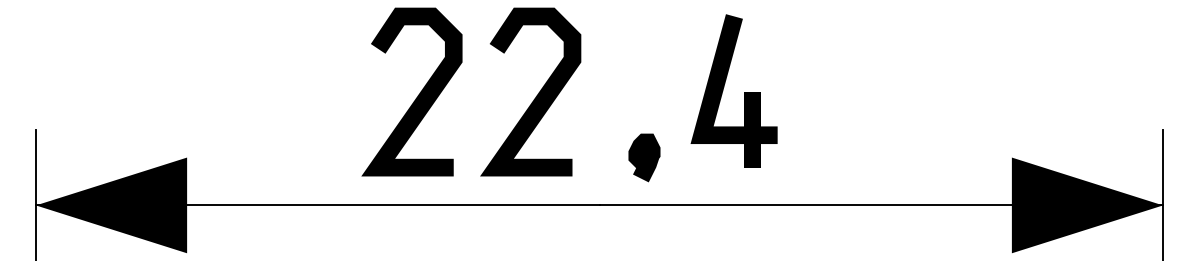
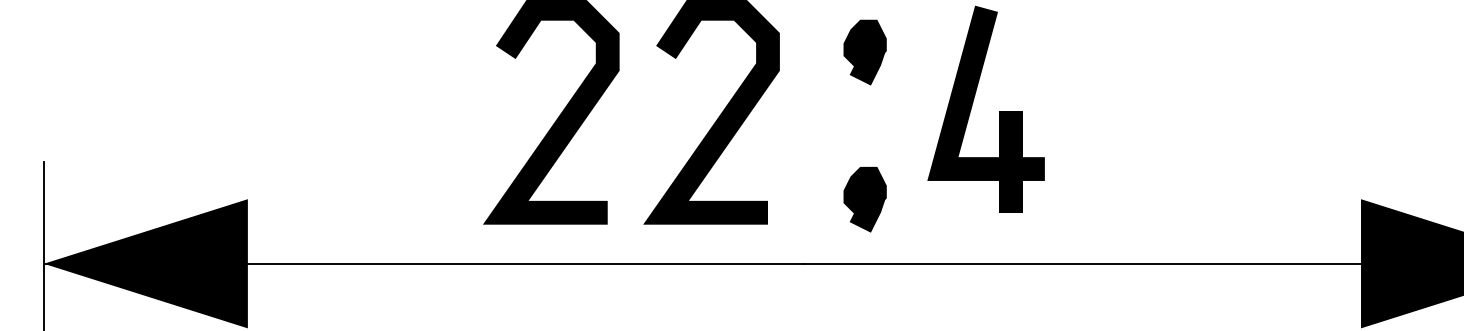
part: (644, 48) -> (865, 51), added

